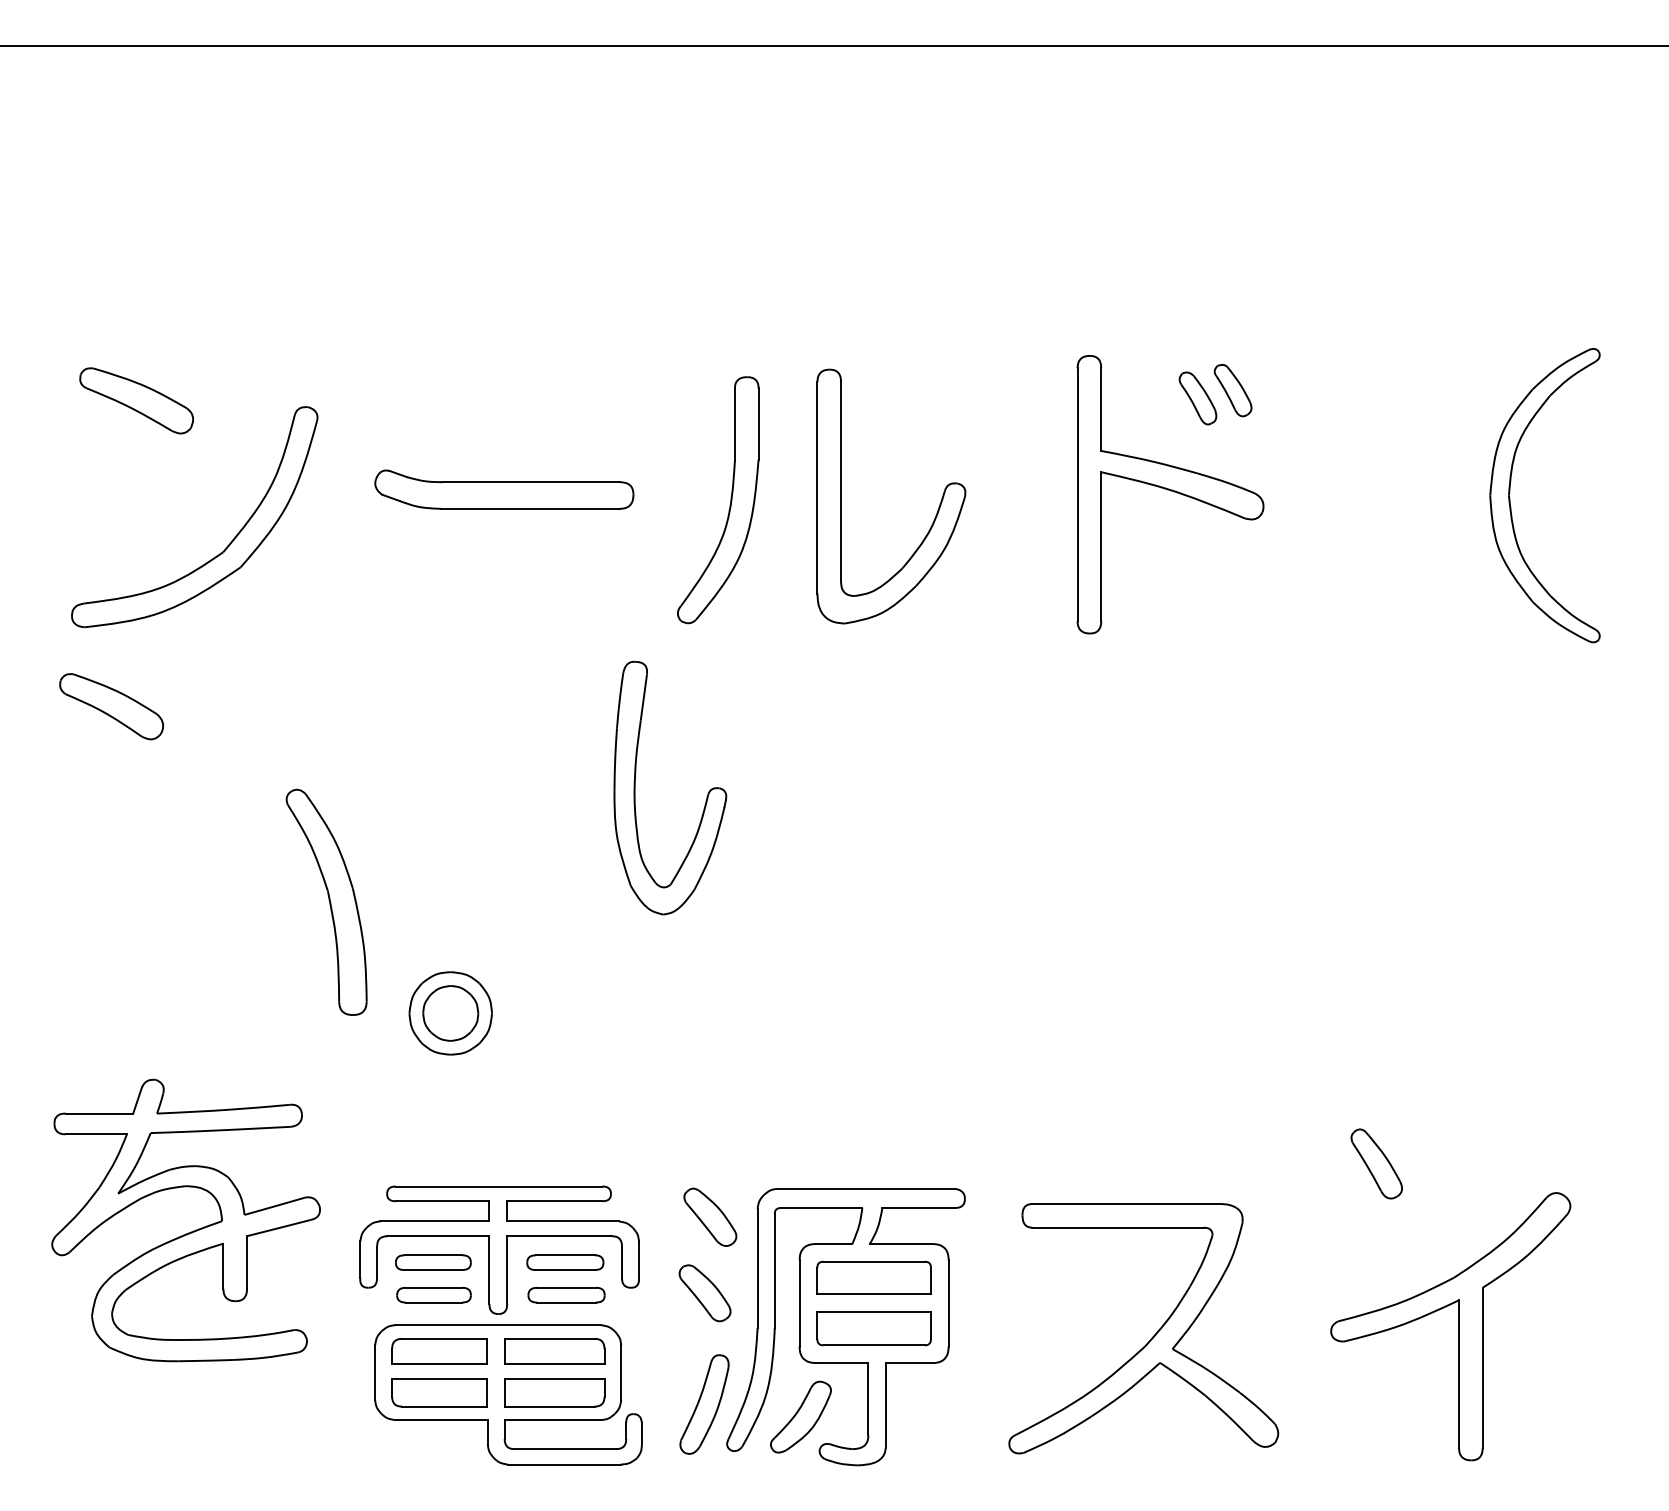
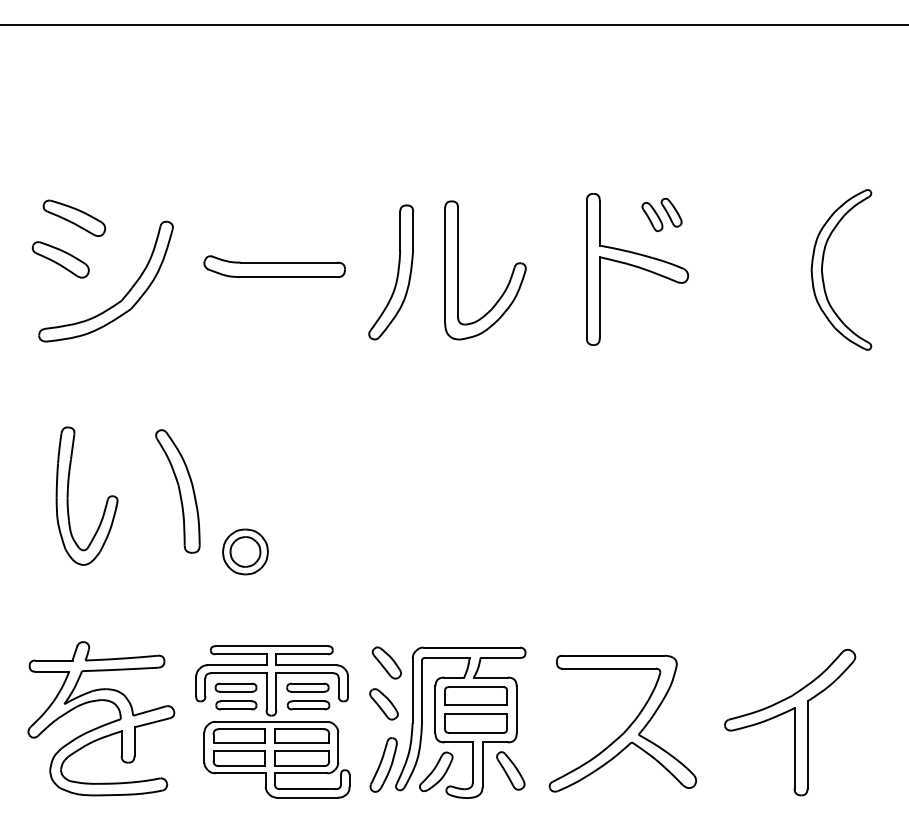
part: (111, 705) -> (60, 259), moved
part: (636, 786) -> (68, 495), moved
part: (1376, 1163) -> (510, 770), moved
part: (190, 1231) -> (103, 724), moved

